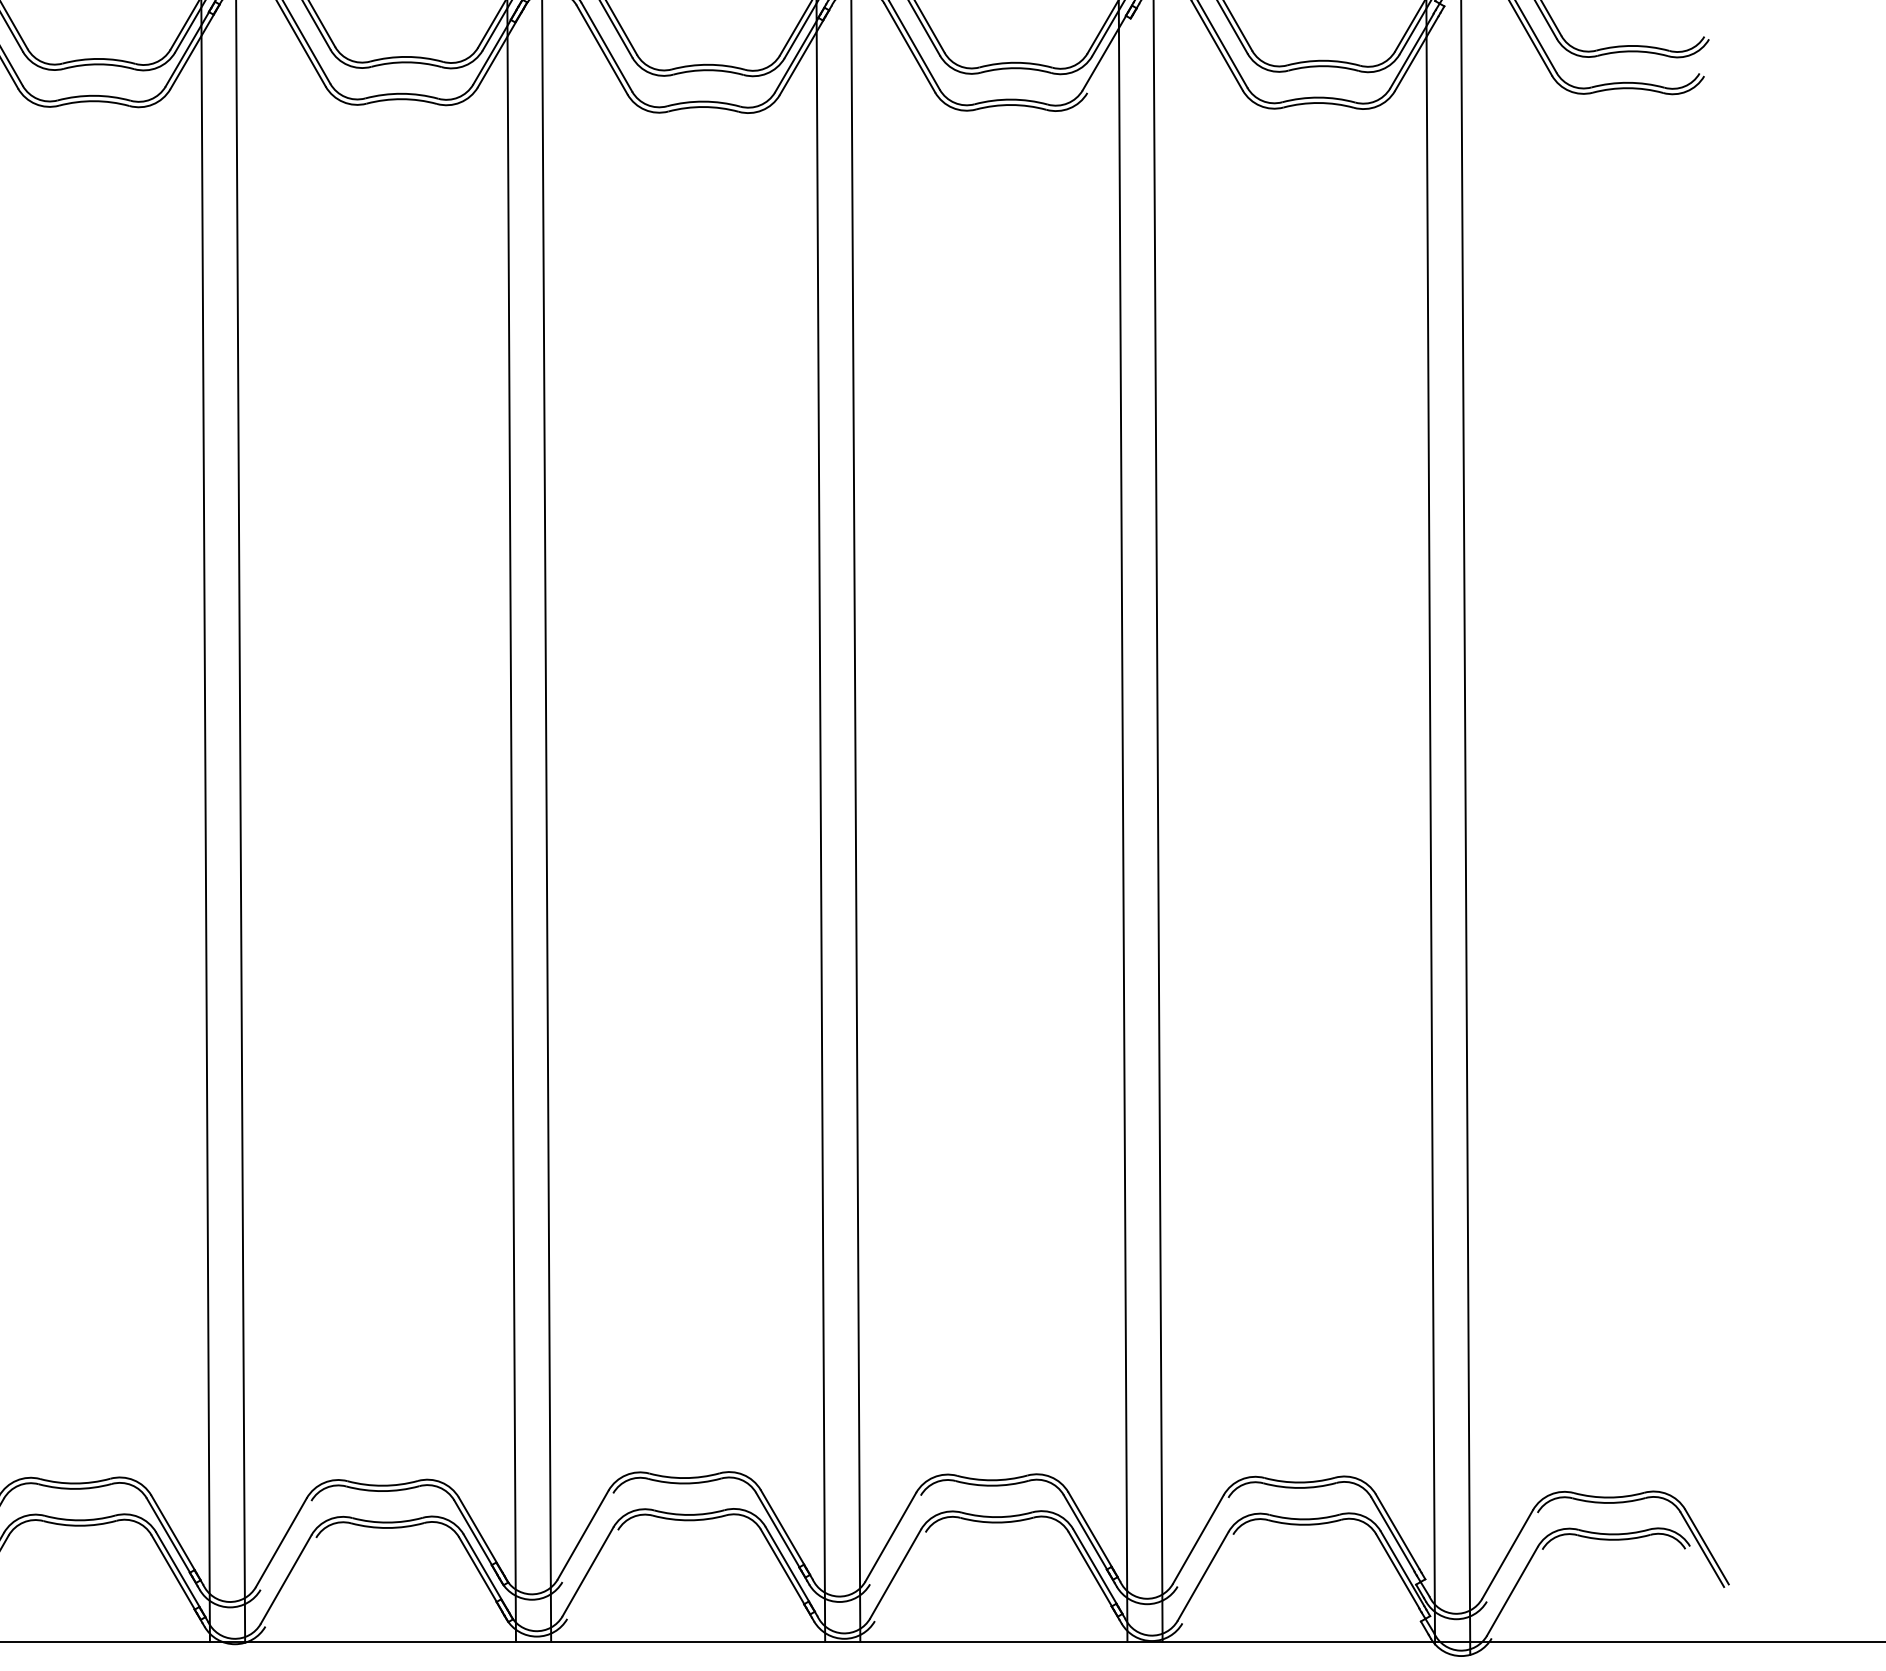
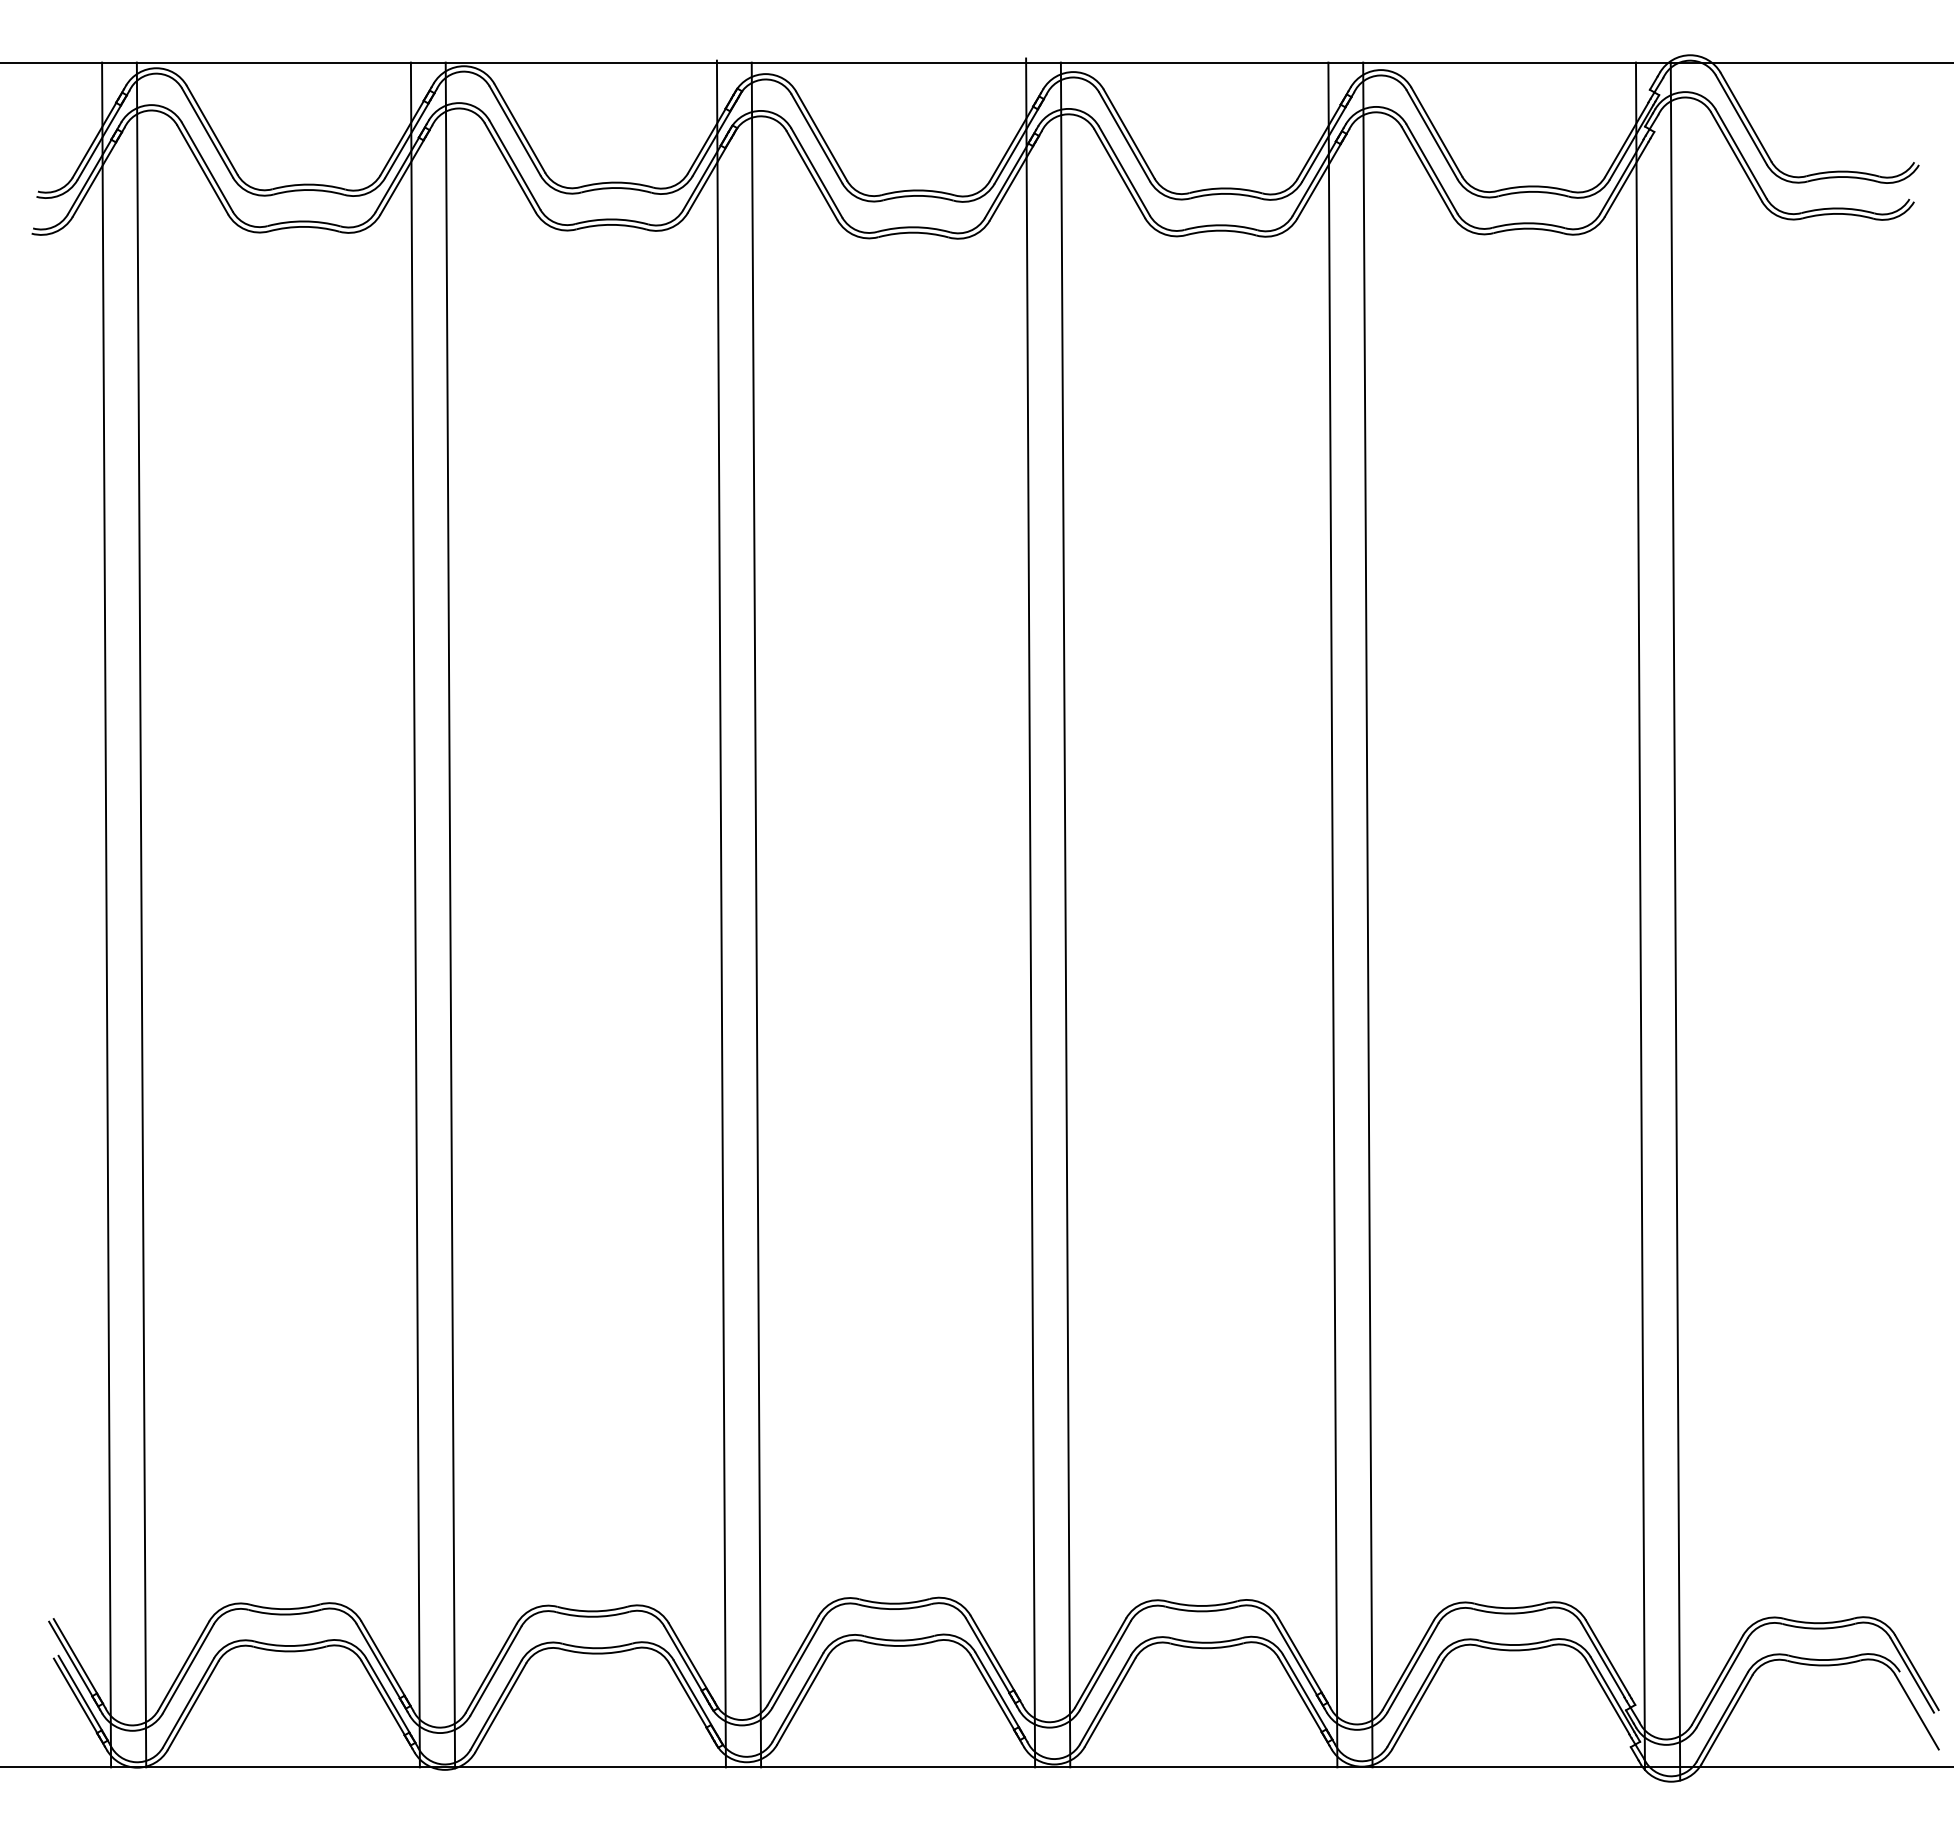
line: (1108, 54) -> (1318, 180), added
line: (587, 1537) -> (797, 1663), added
line: (895, 1539) -> (1105, 1665), added
line: (1202, 1541) -> (1412, 1667), added
line: (285, 1544) -> (495, 1670), added
line: (1511, 1556) -> (1721, 1682), added
line: (592, 1573) -> (802, 1699), added
line: (899, 1576) -> (1109, 1702), added
line: (1207, 1578) -> (1417, 1704), added
line: (290, 1581) -> (500, 1707), added
line: (1706, 1585) -> (1916, 1711), added
line: (1516, 1593) -> (1726, 1719), added

